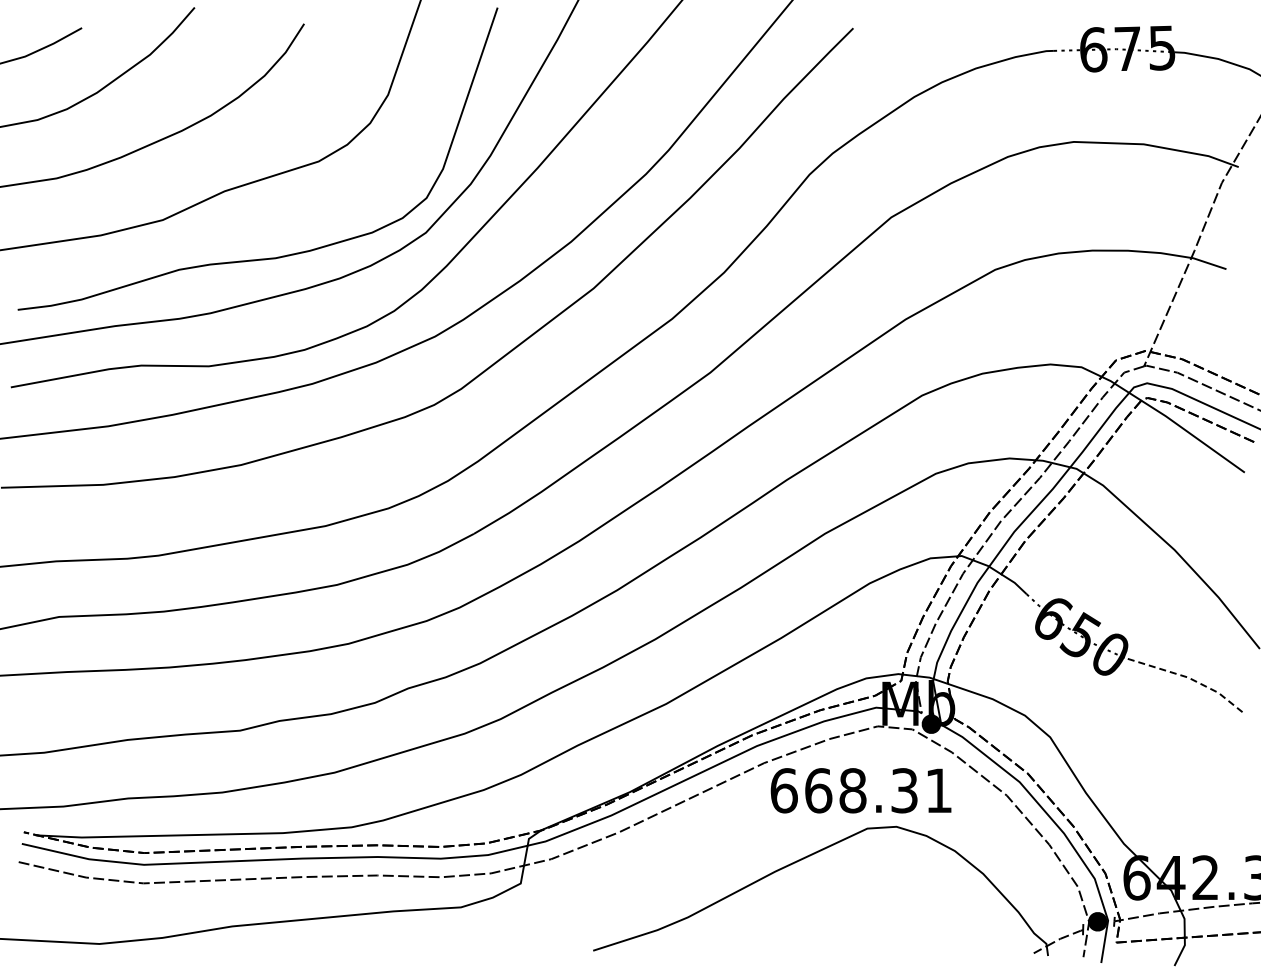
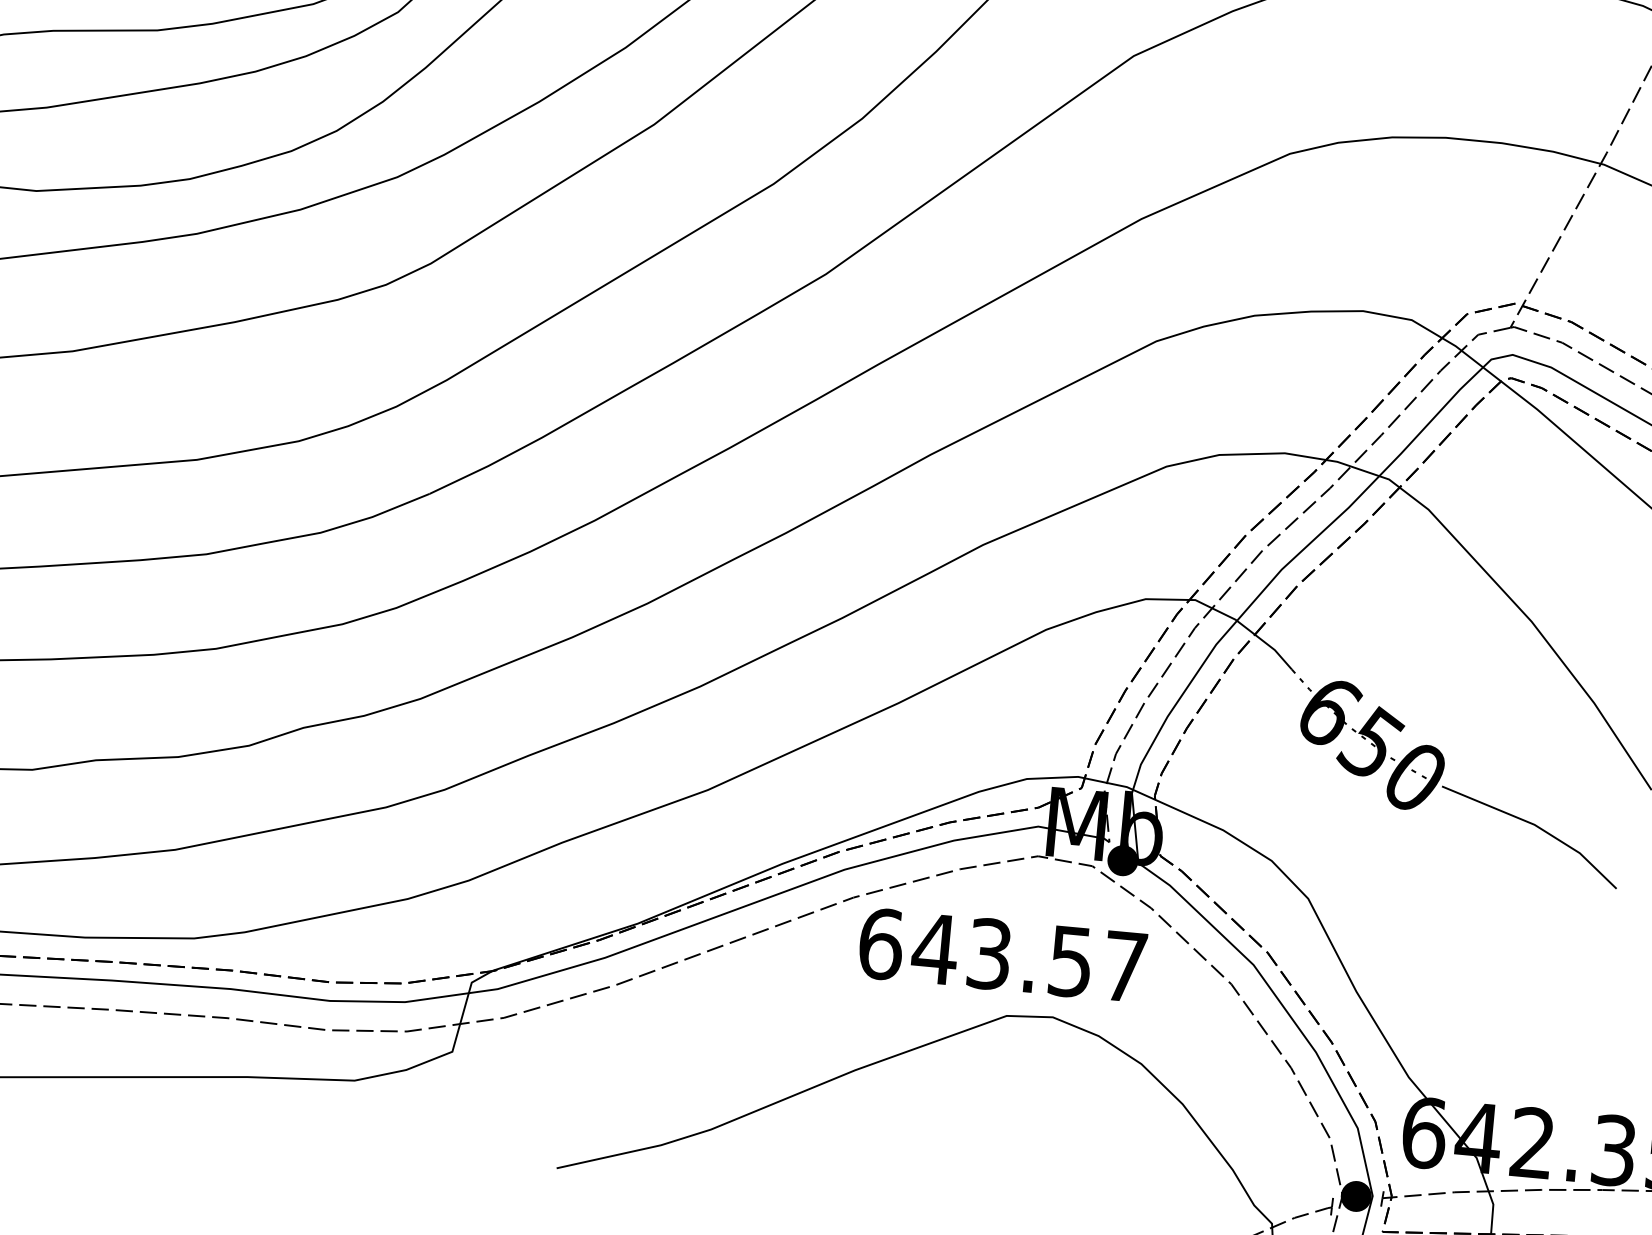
line: (1190, 678) -> (1537, 826), dashed -> solid
text: (877, 790) -> (1028, 957), 668.31 -> 643.57

